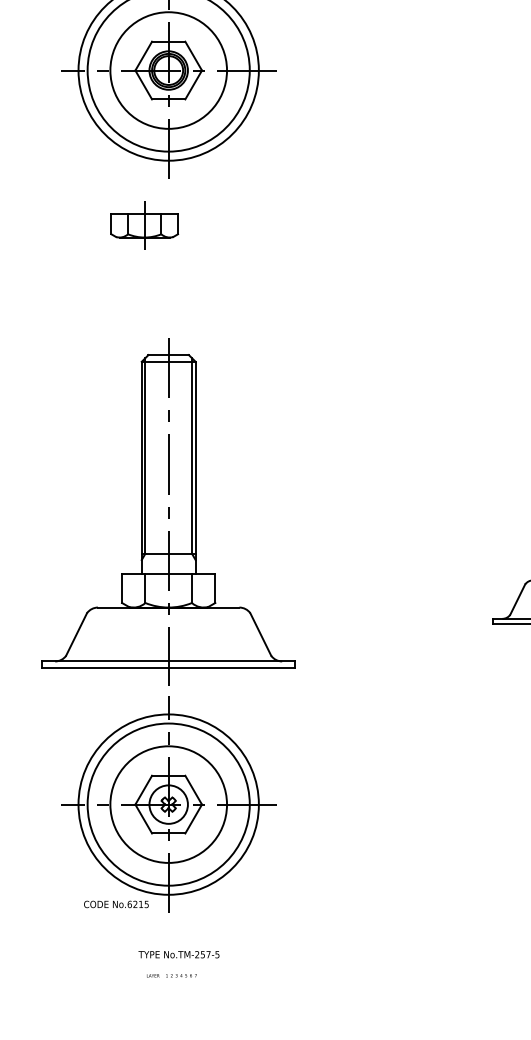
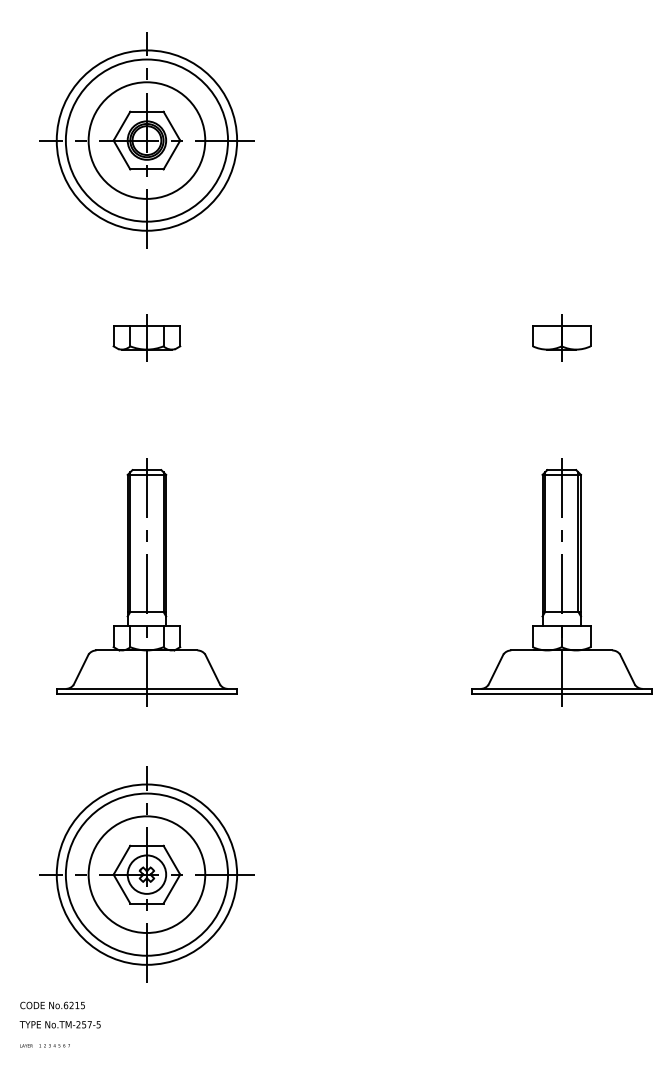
part: (144, 225) -> (146, 337), moved
part: (168, 512) -> (146, 582), size x0.71
text: (116, 904) -> (52, 1005), moved
text: (178, 954) -> (59, 1024), moved
text: (171, 975) -> (44, 1045), moved

